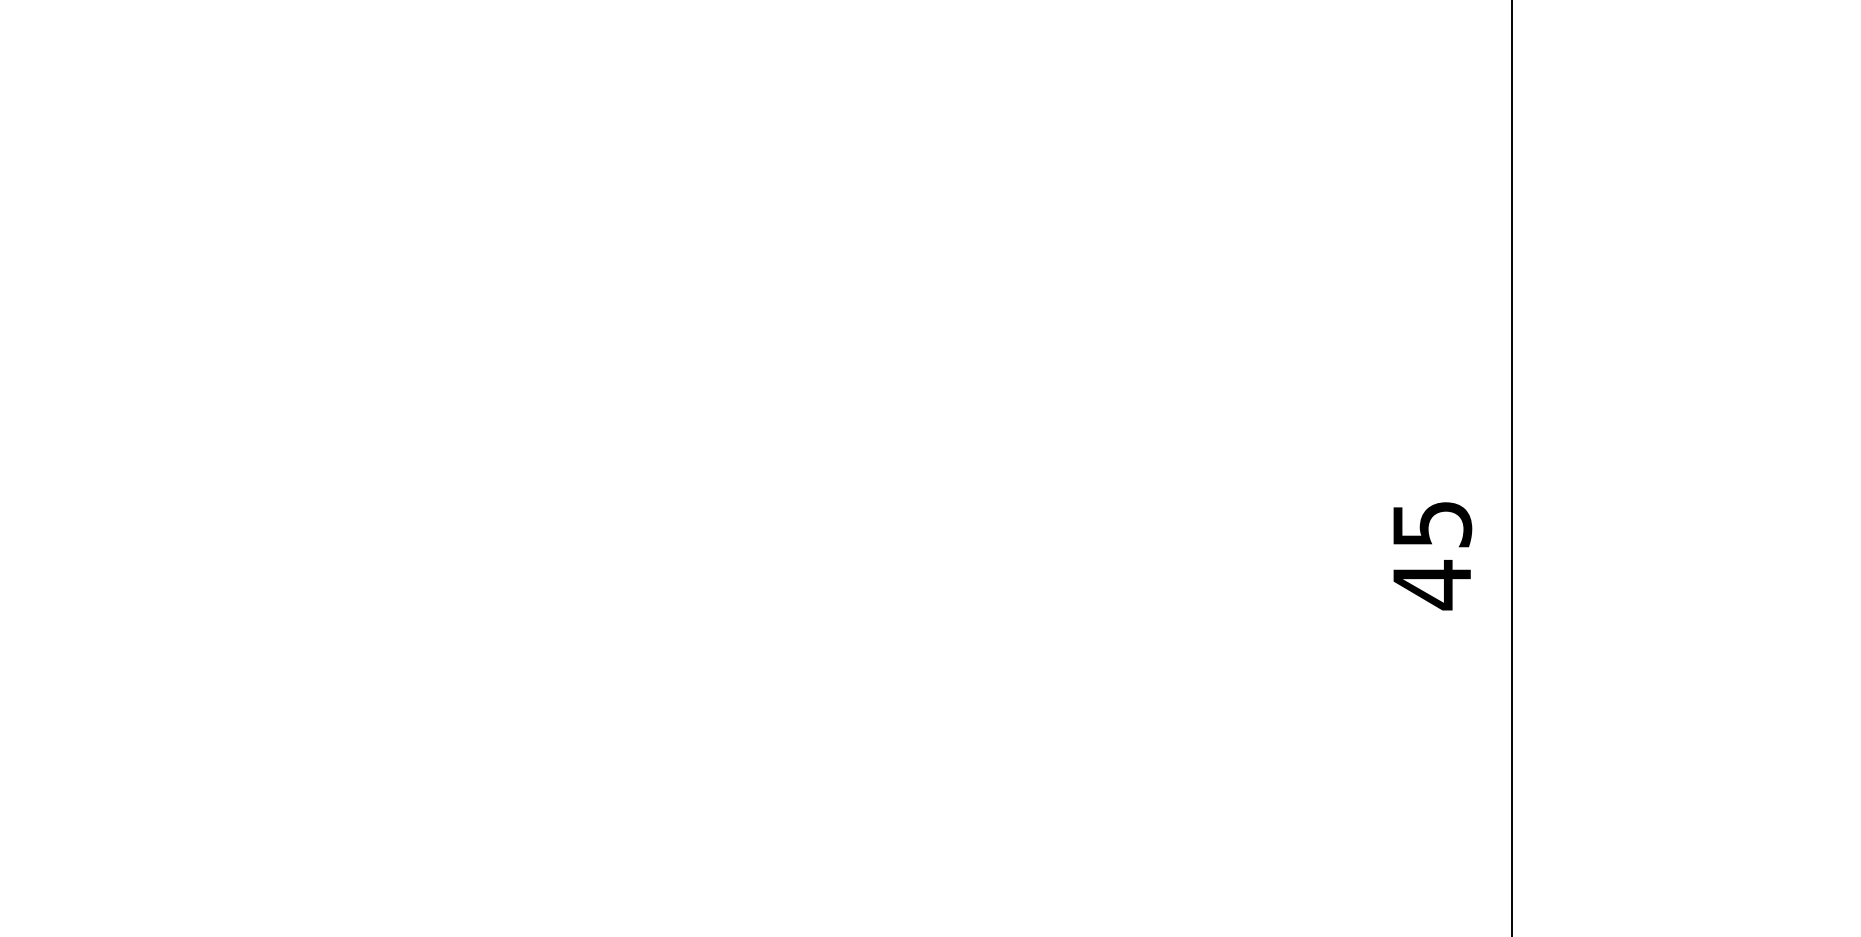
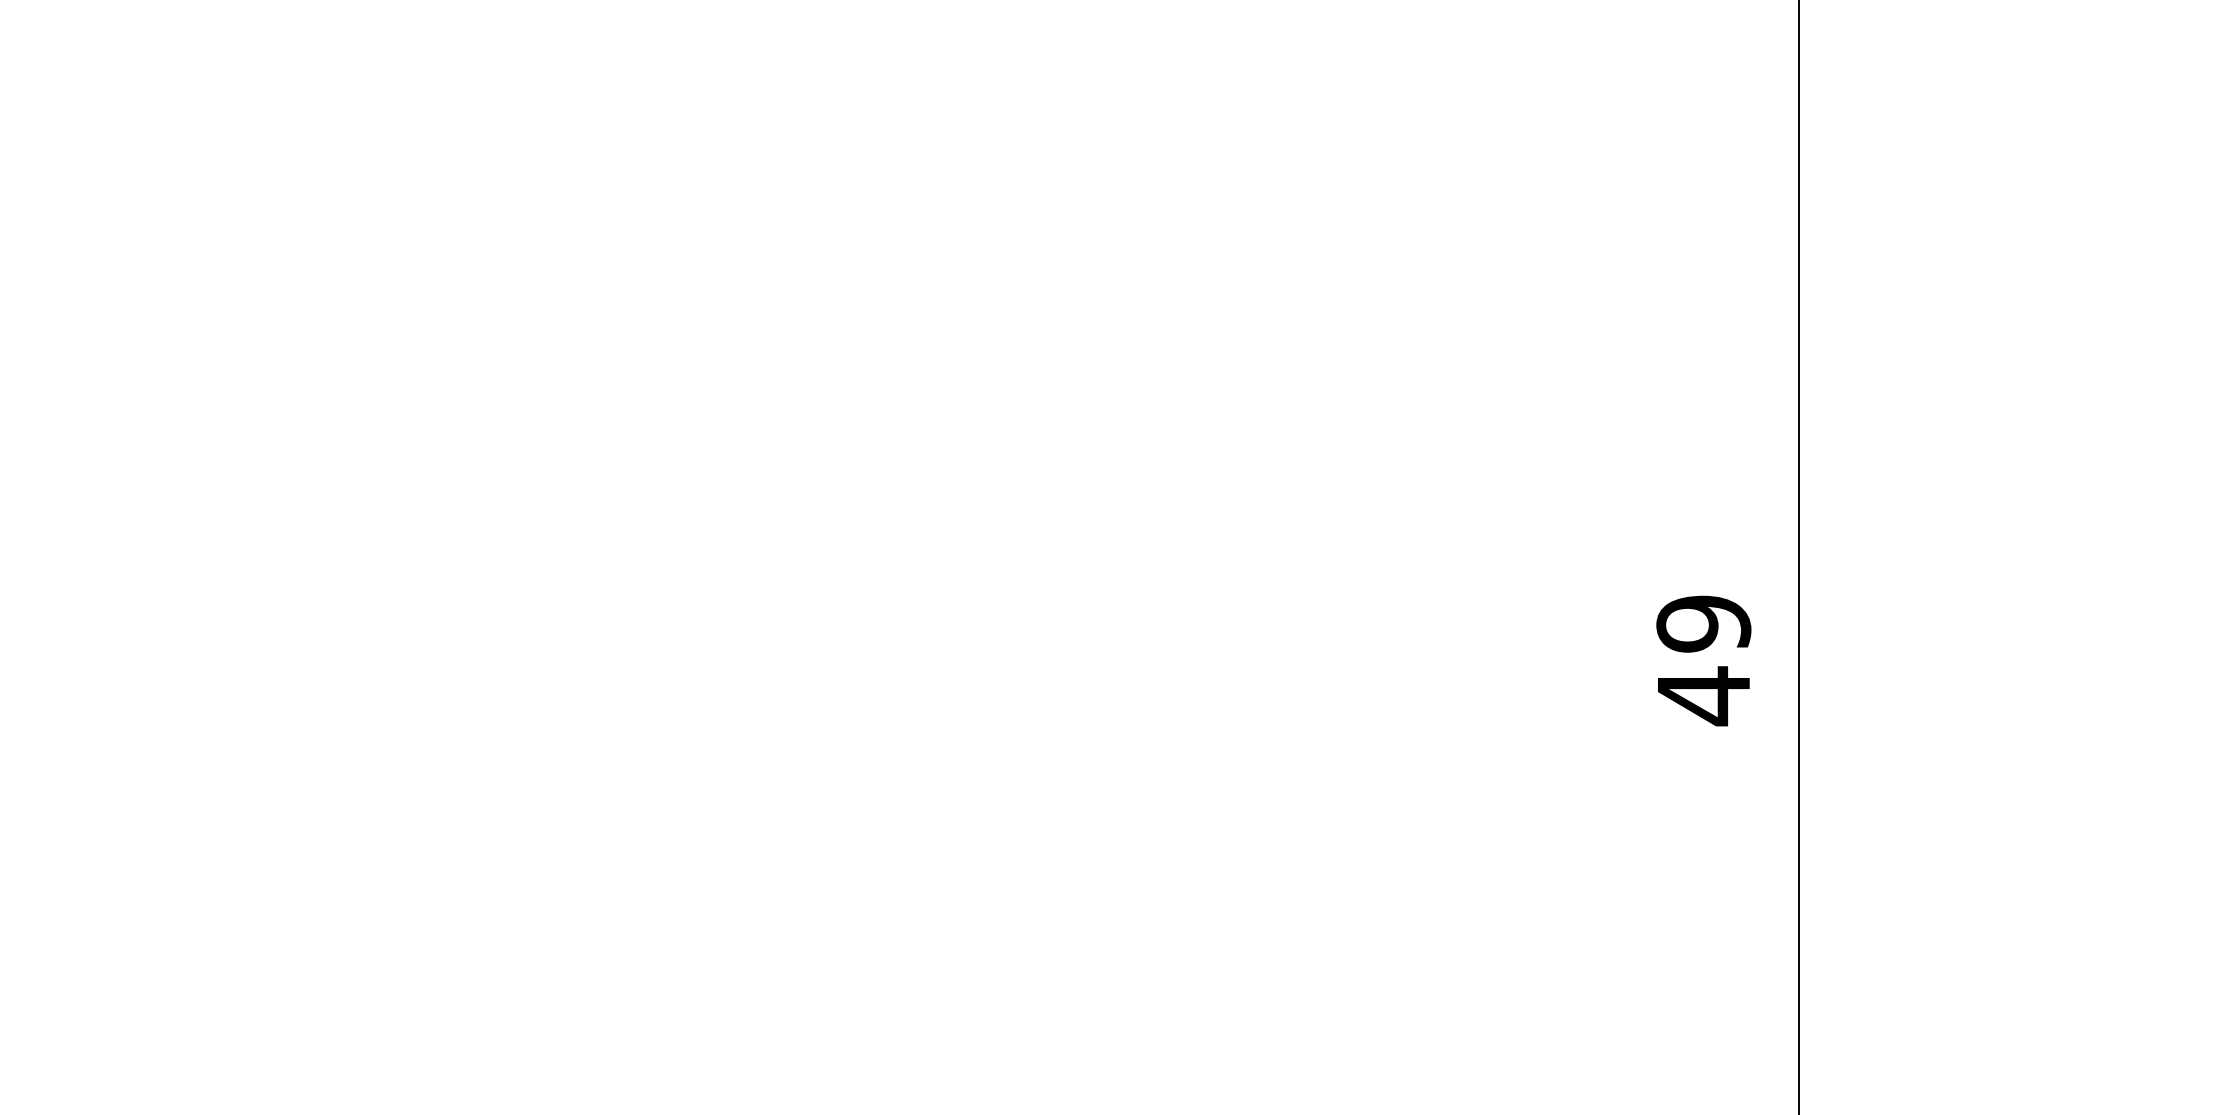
text: (1431, 523) -> (1703, 623), 45 -> 49

